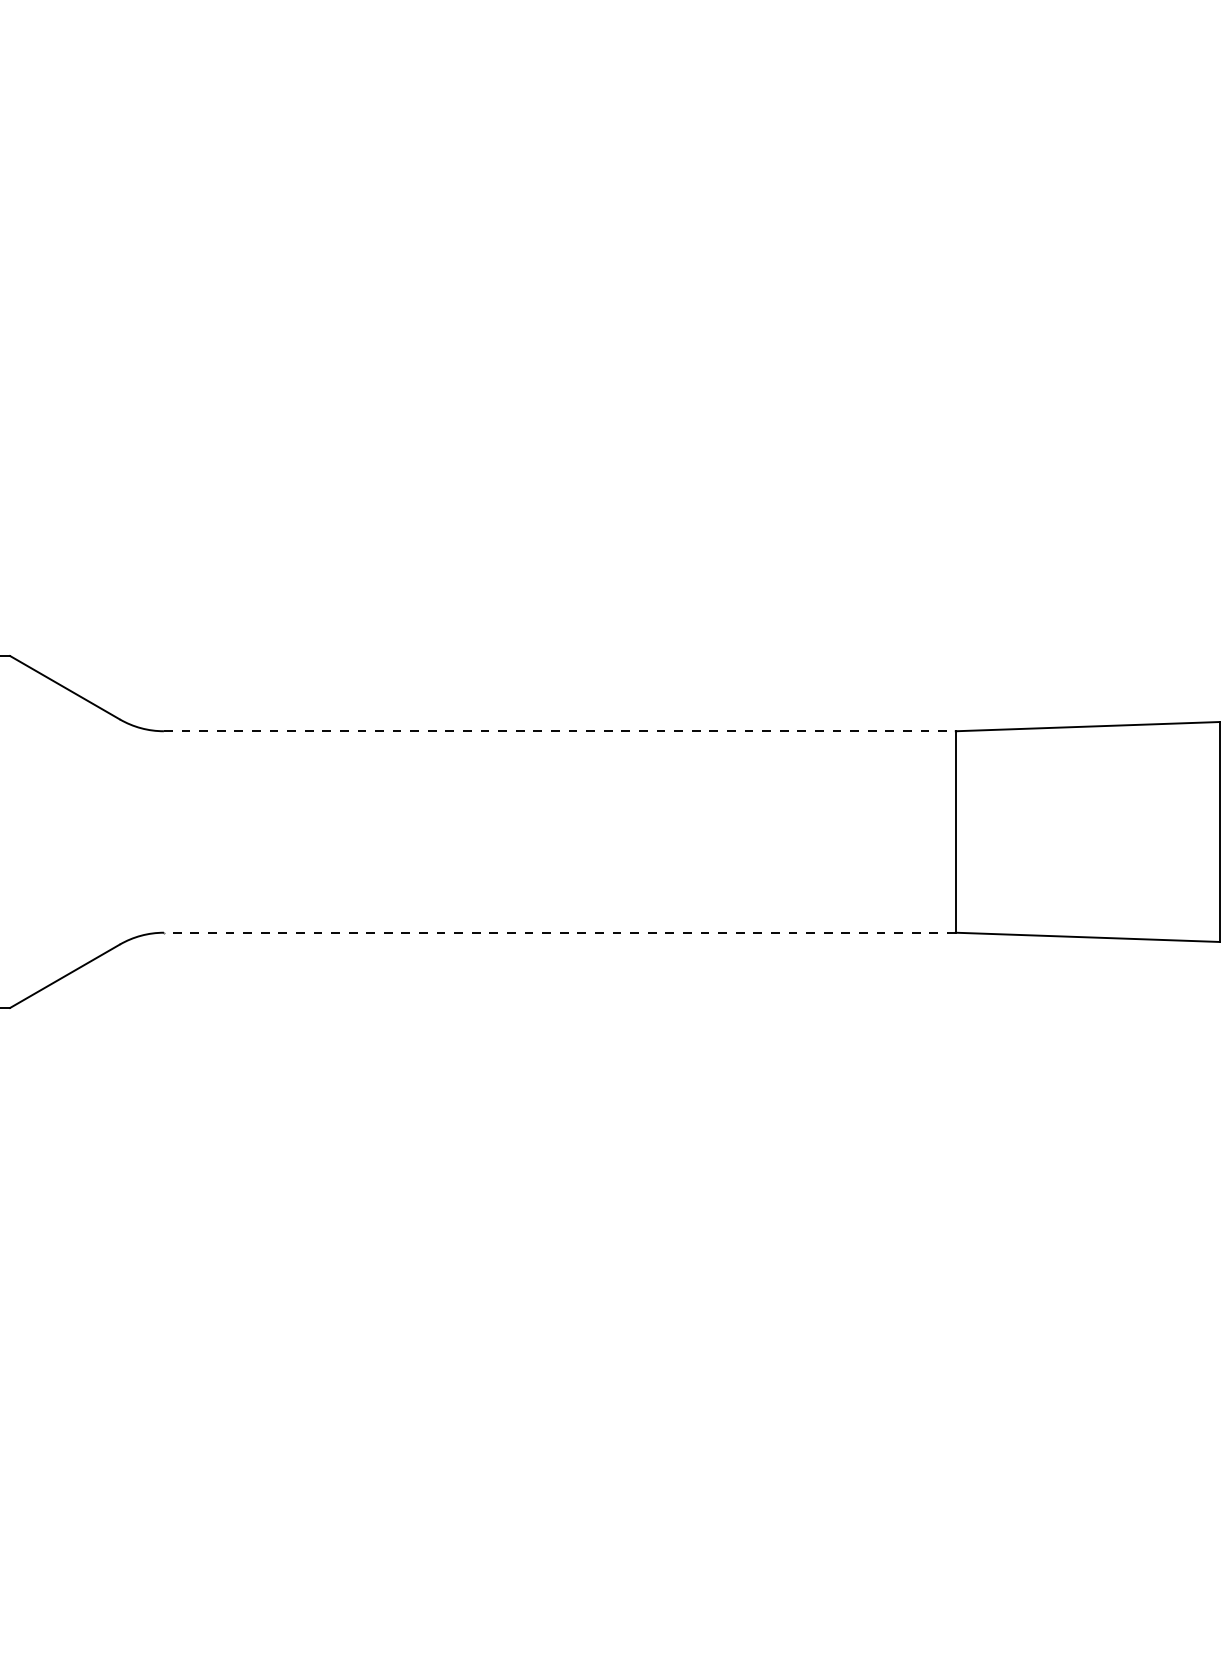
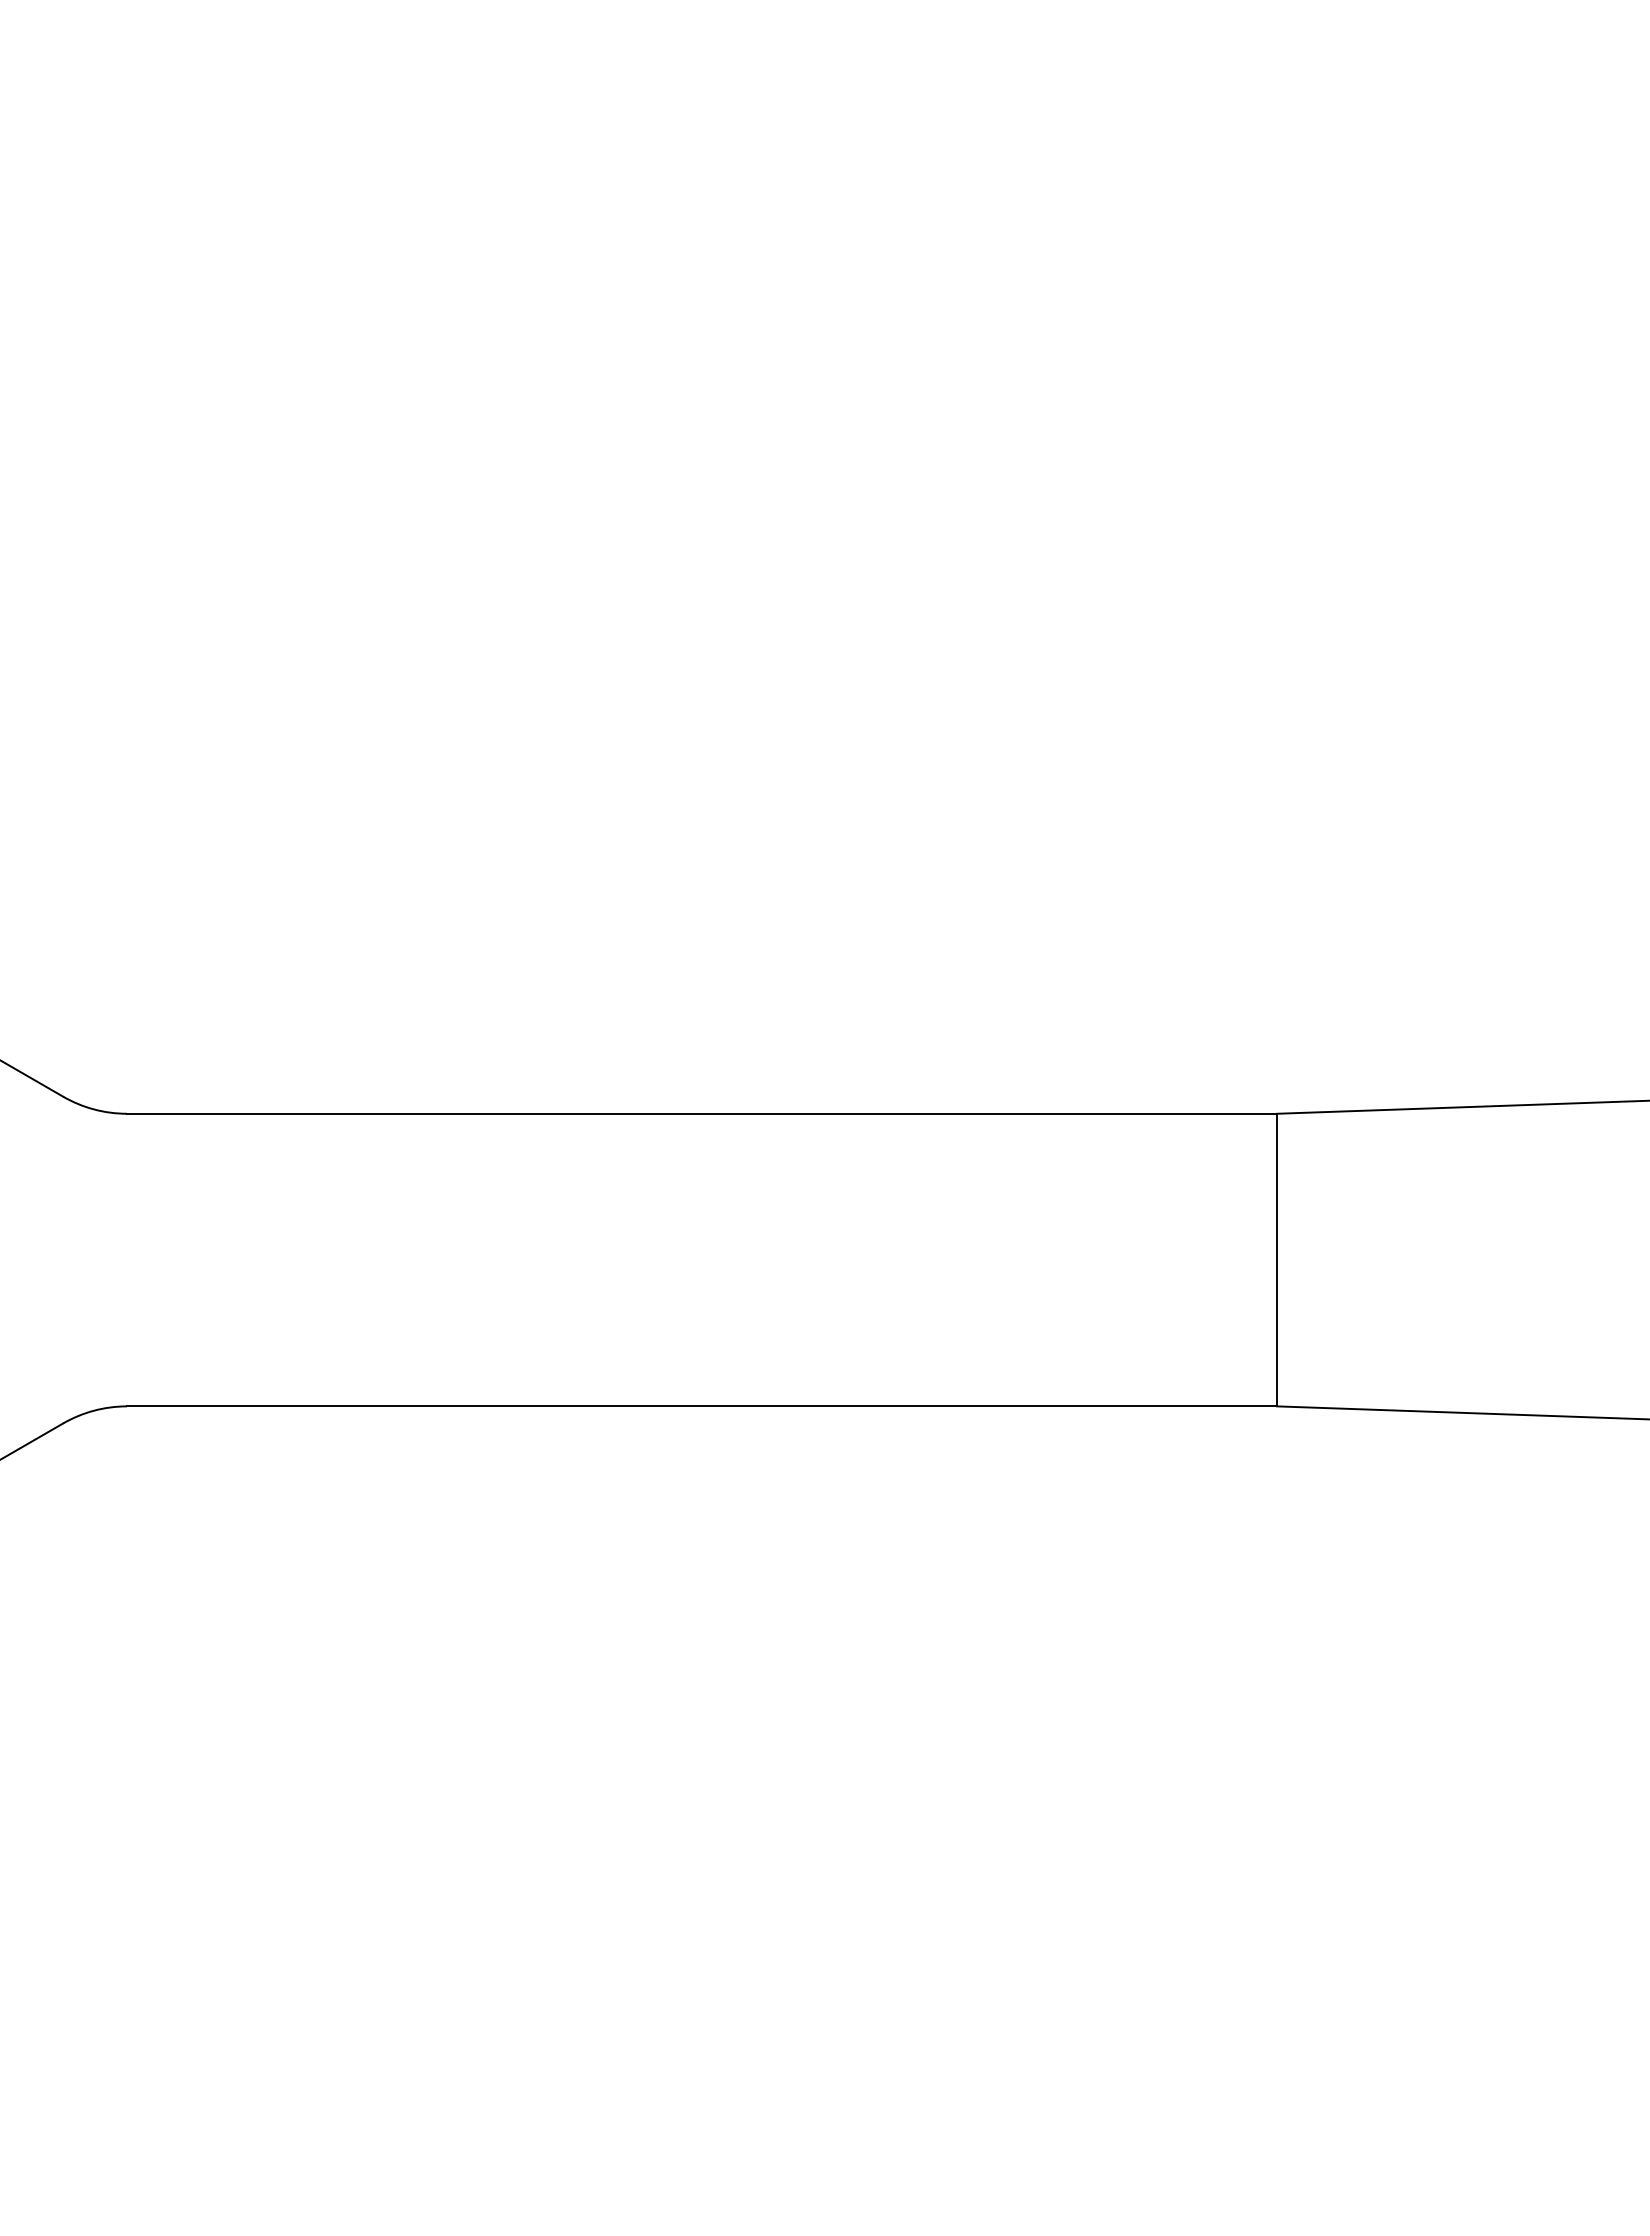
line: (559, 731) -> (701, 1114), dashed -> solid
line: (559, 932) -> (701, 1406), dashed -> solid

